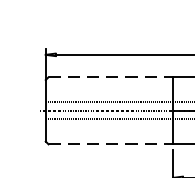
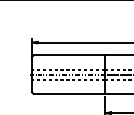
line: (111, 77) -> (69, 55), dashed -> solid
line: (111, 143) -> (69, 93), dashed -> solid

